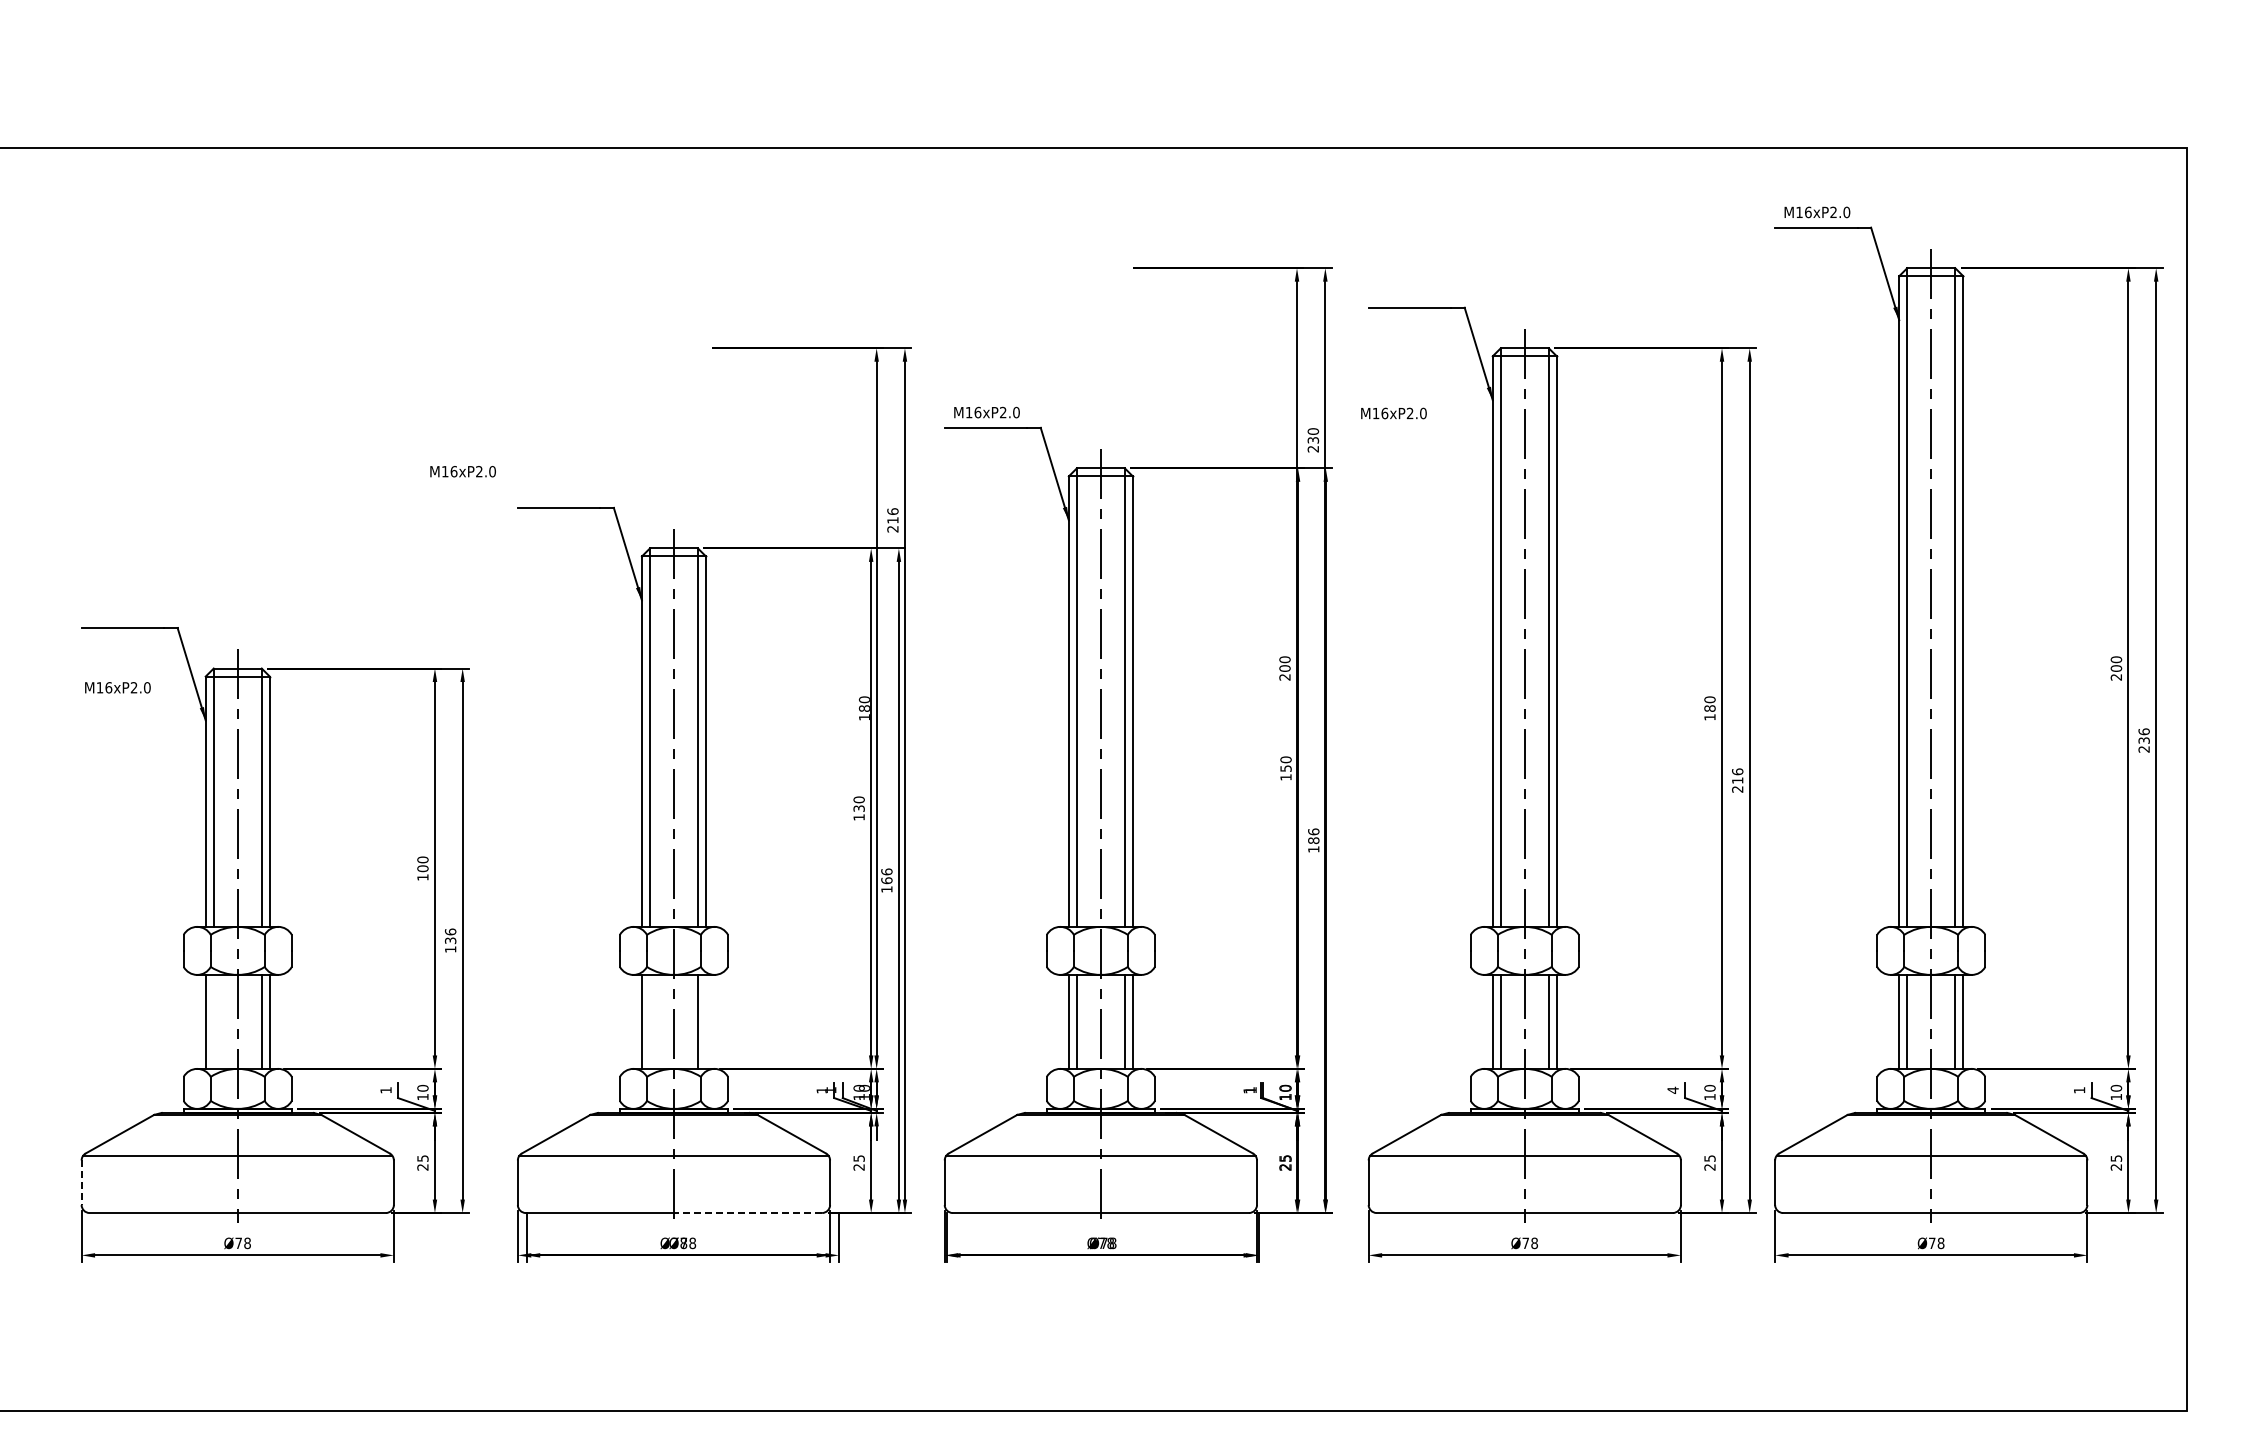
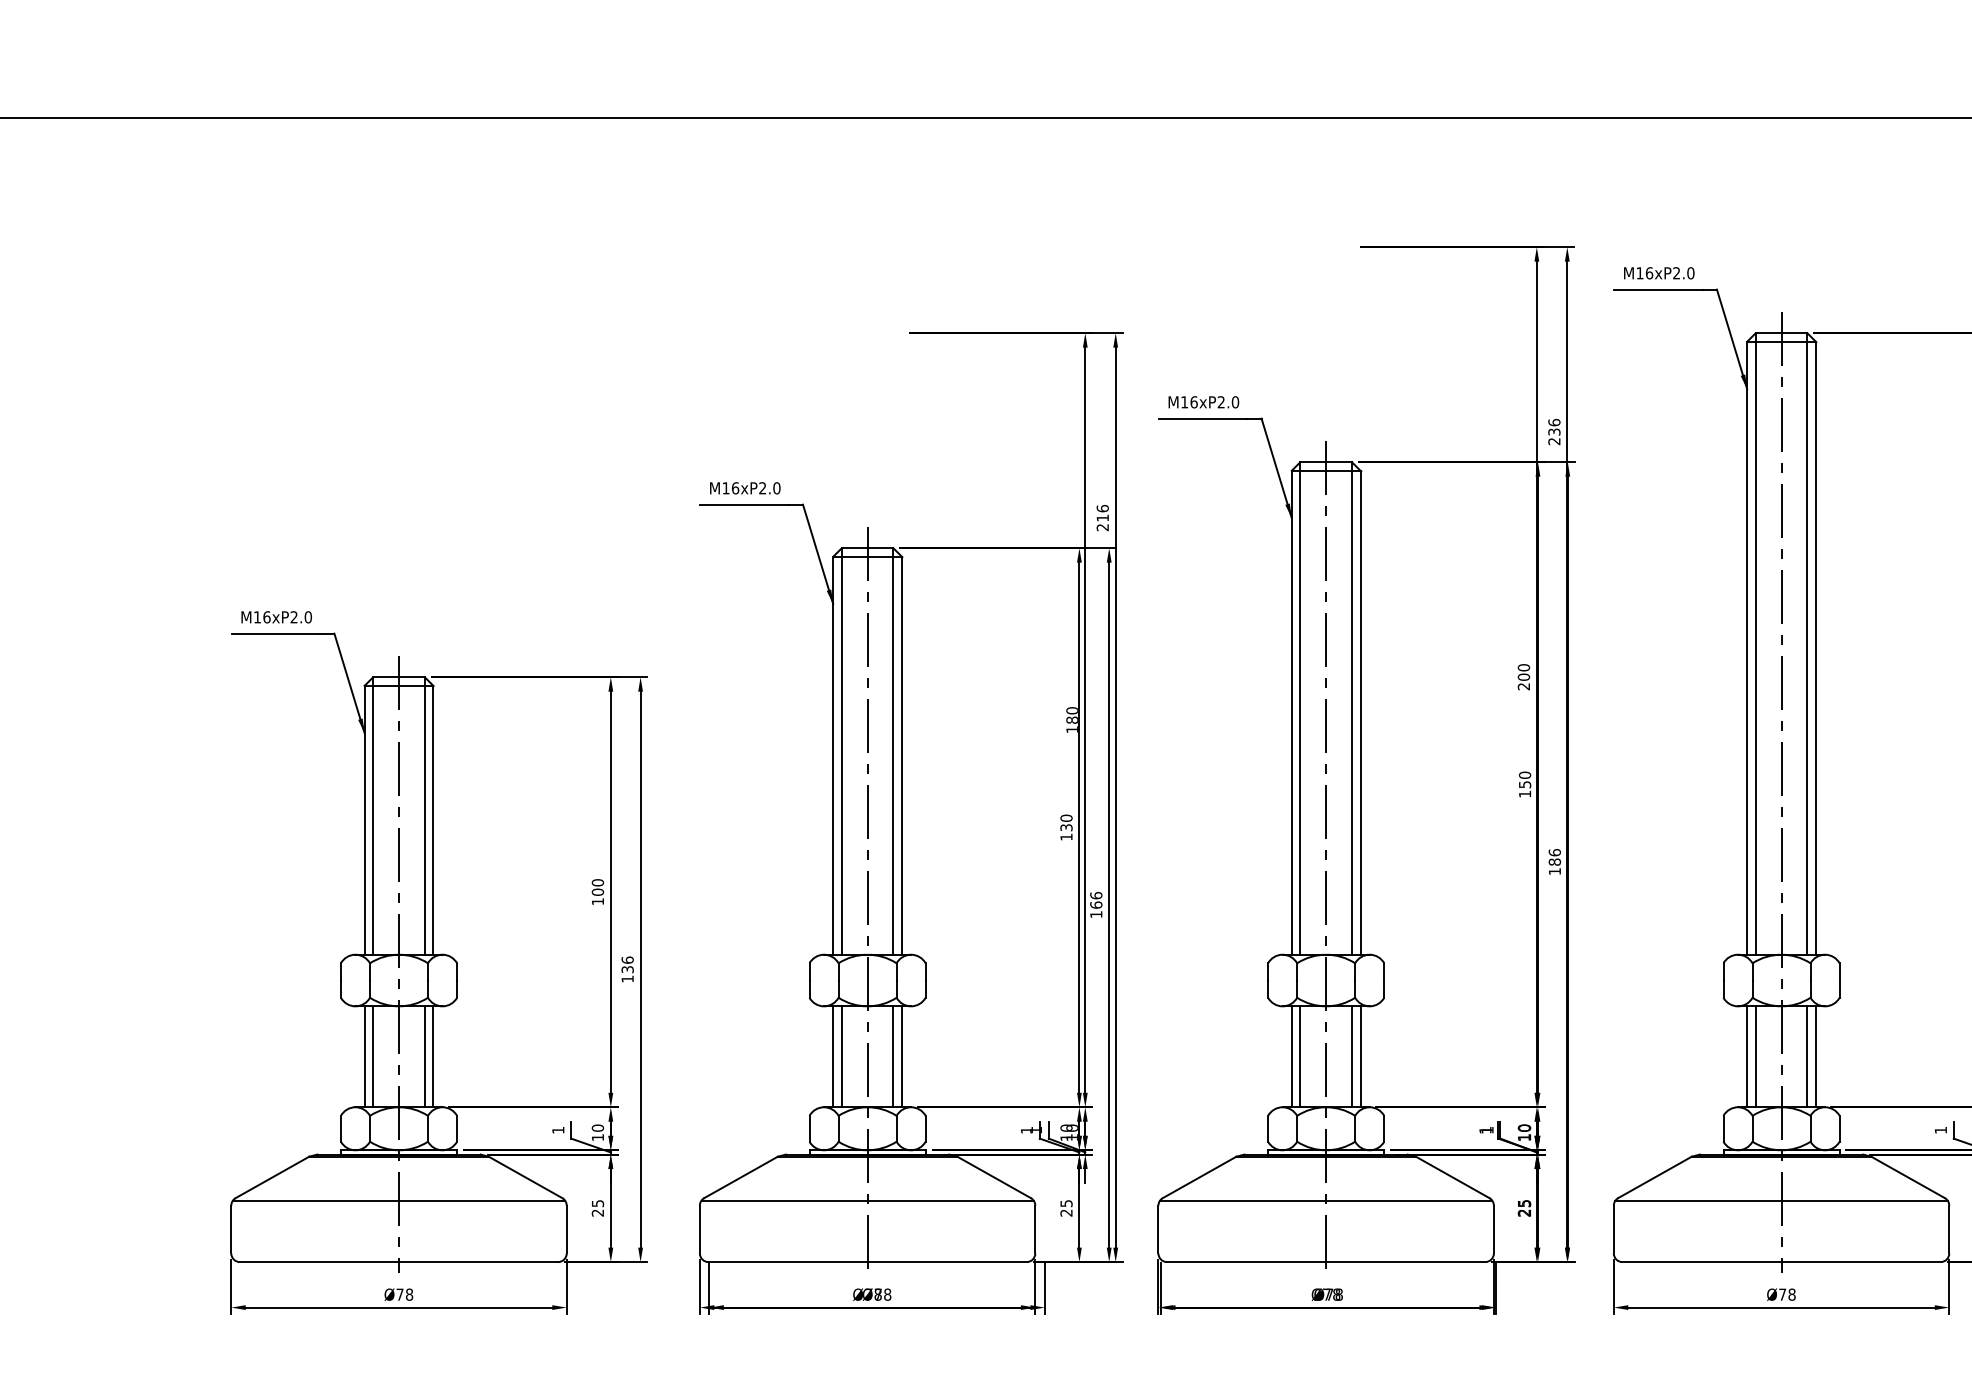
text: (1393, 413) -> (1658, 273), moved
text: (1312, 431) -> (1553, 422), 230 -> 236
text: (462, 471) -> (744, 488), moved
text: (117, 687) -> (276, 617), moved
line: (213, 1021) -> (372, 1056), added
line: (649, 1021) -> (841, 1056), added
line: (706, 1021) -> (902, 1056), added
text: (1672, 1089) -> (1940, 1129), 4 -> 1
line: (81, 1183) -> (231, 1230), dashed -> solid
line: (747, 1213) -> (946, 1262), dashed -> solid

